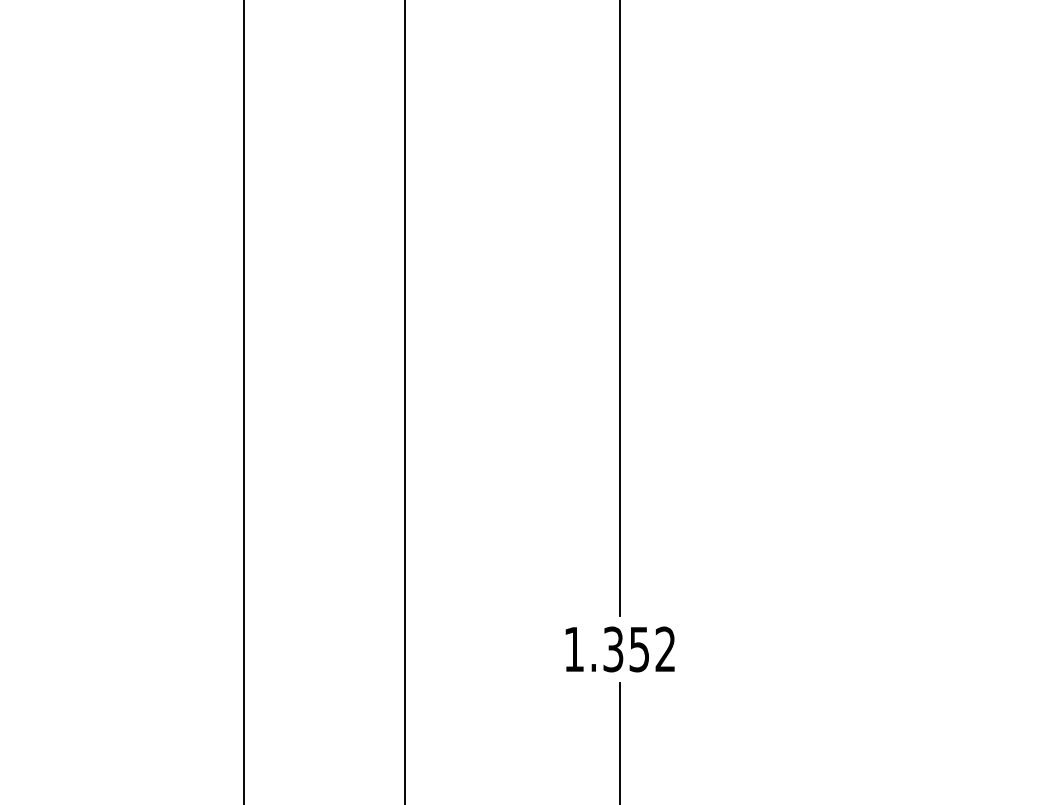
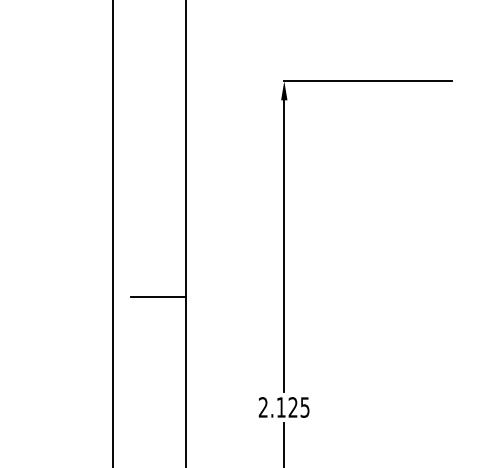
line: (344, 408) -> (158, 297), added
text: (618, 649) -> (283, 407), 1.352 -> 2.125

